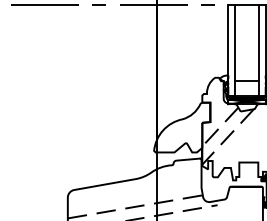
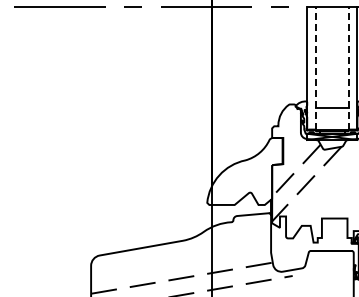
line: (234, 50) -> (315, 67), solid -> dashed
line: (259, 50) -> (349, 67), solid -> dashed

